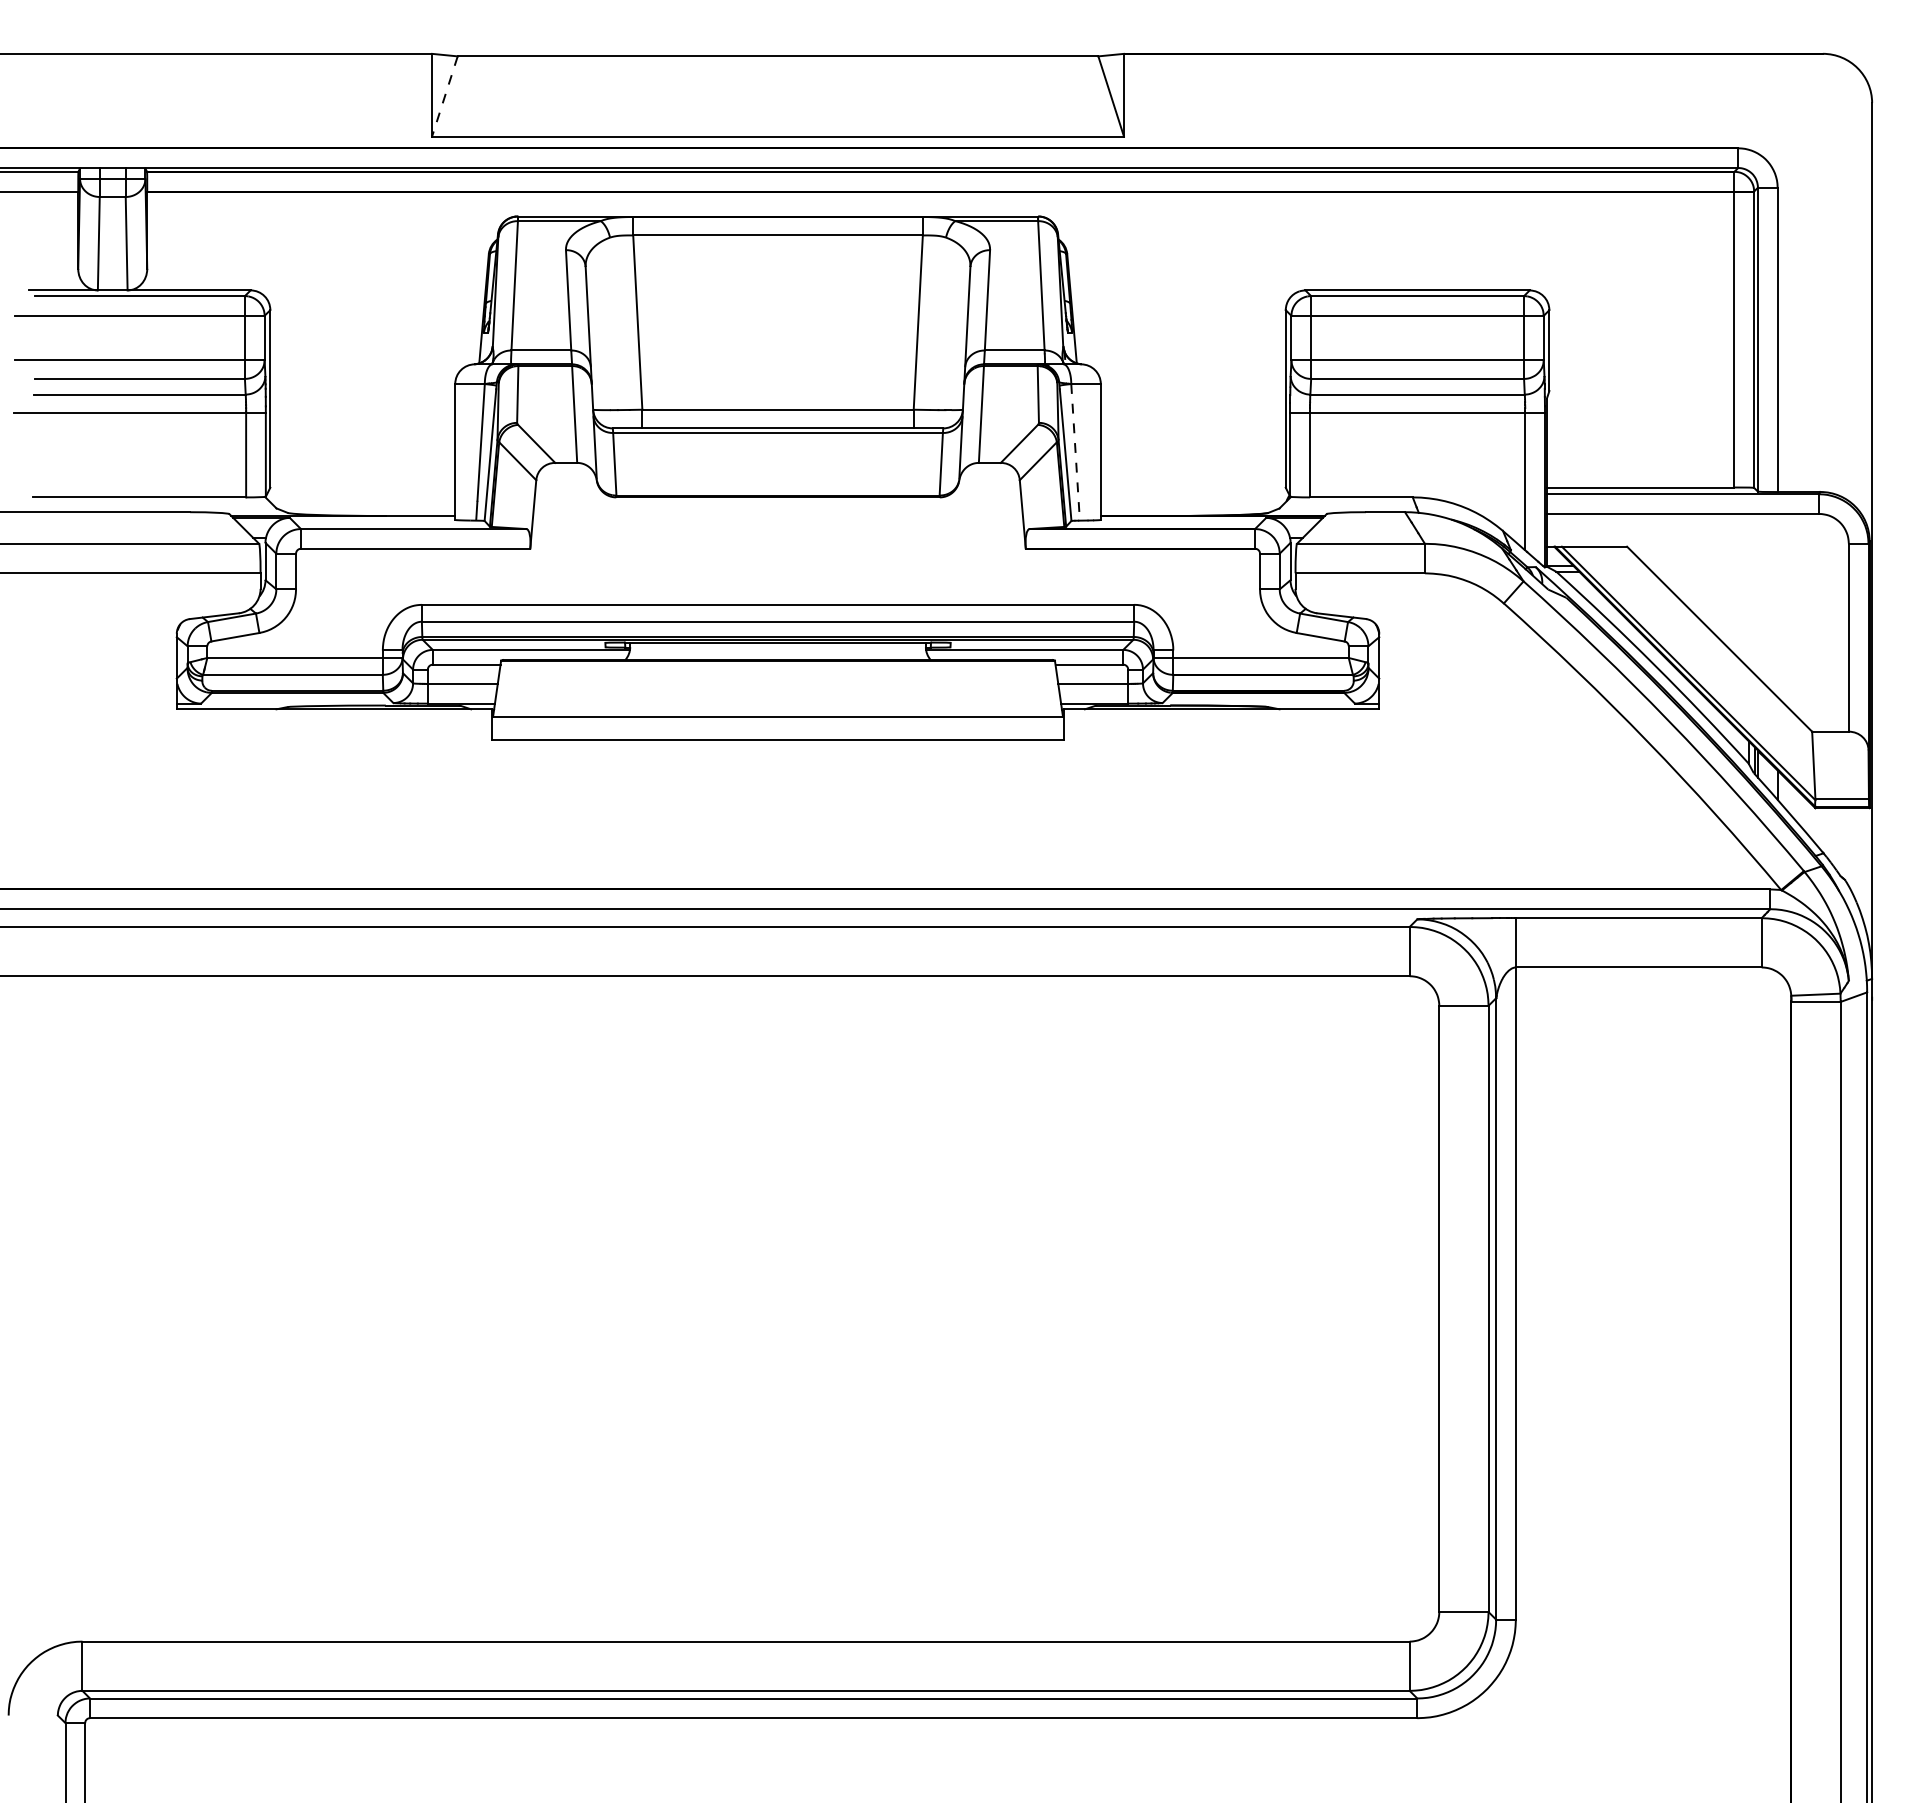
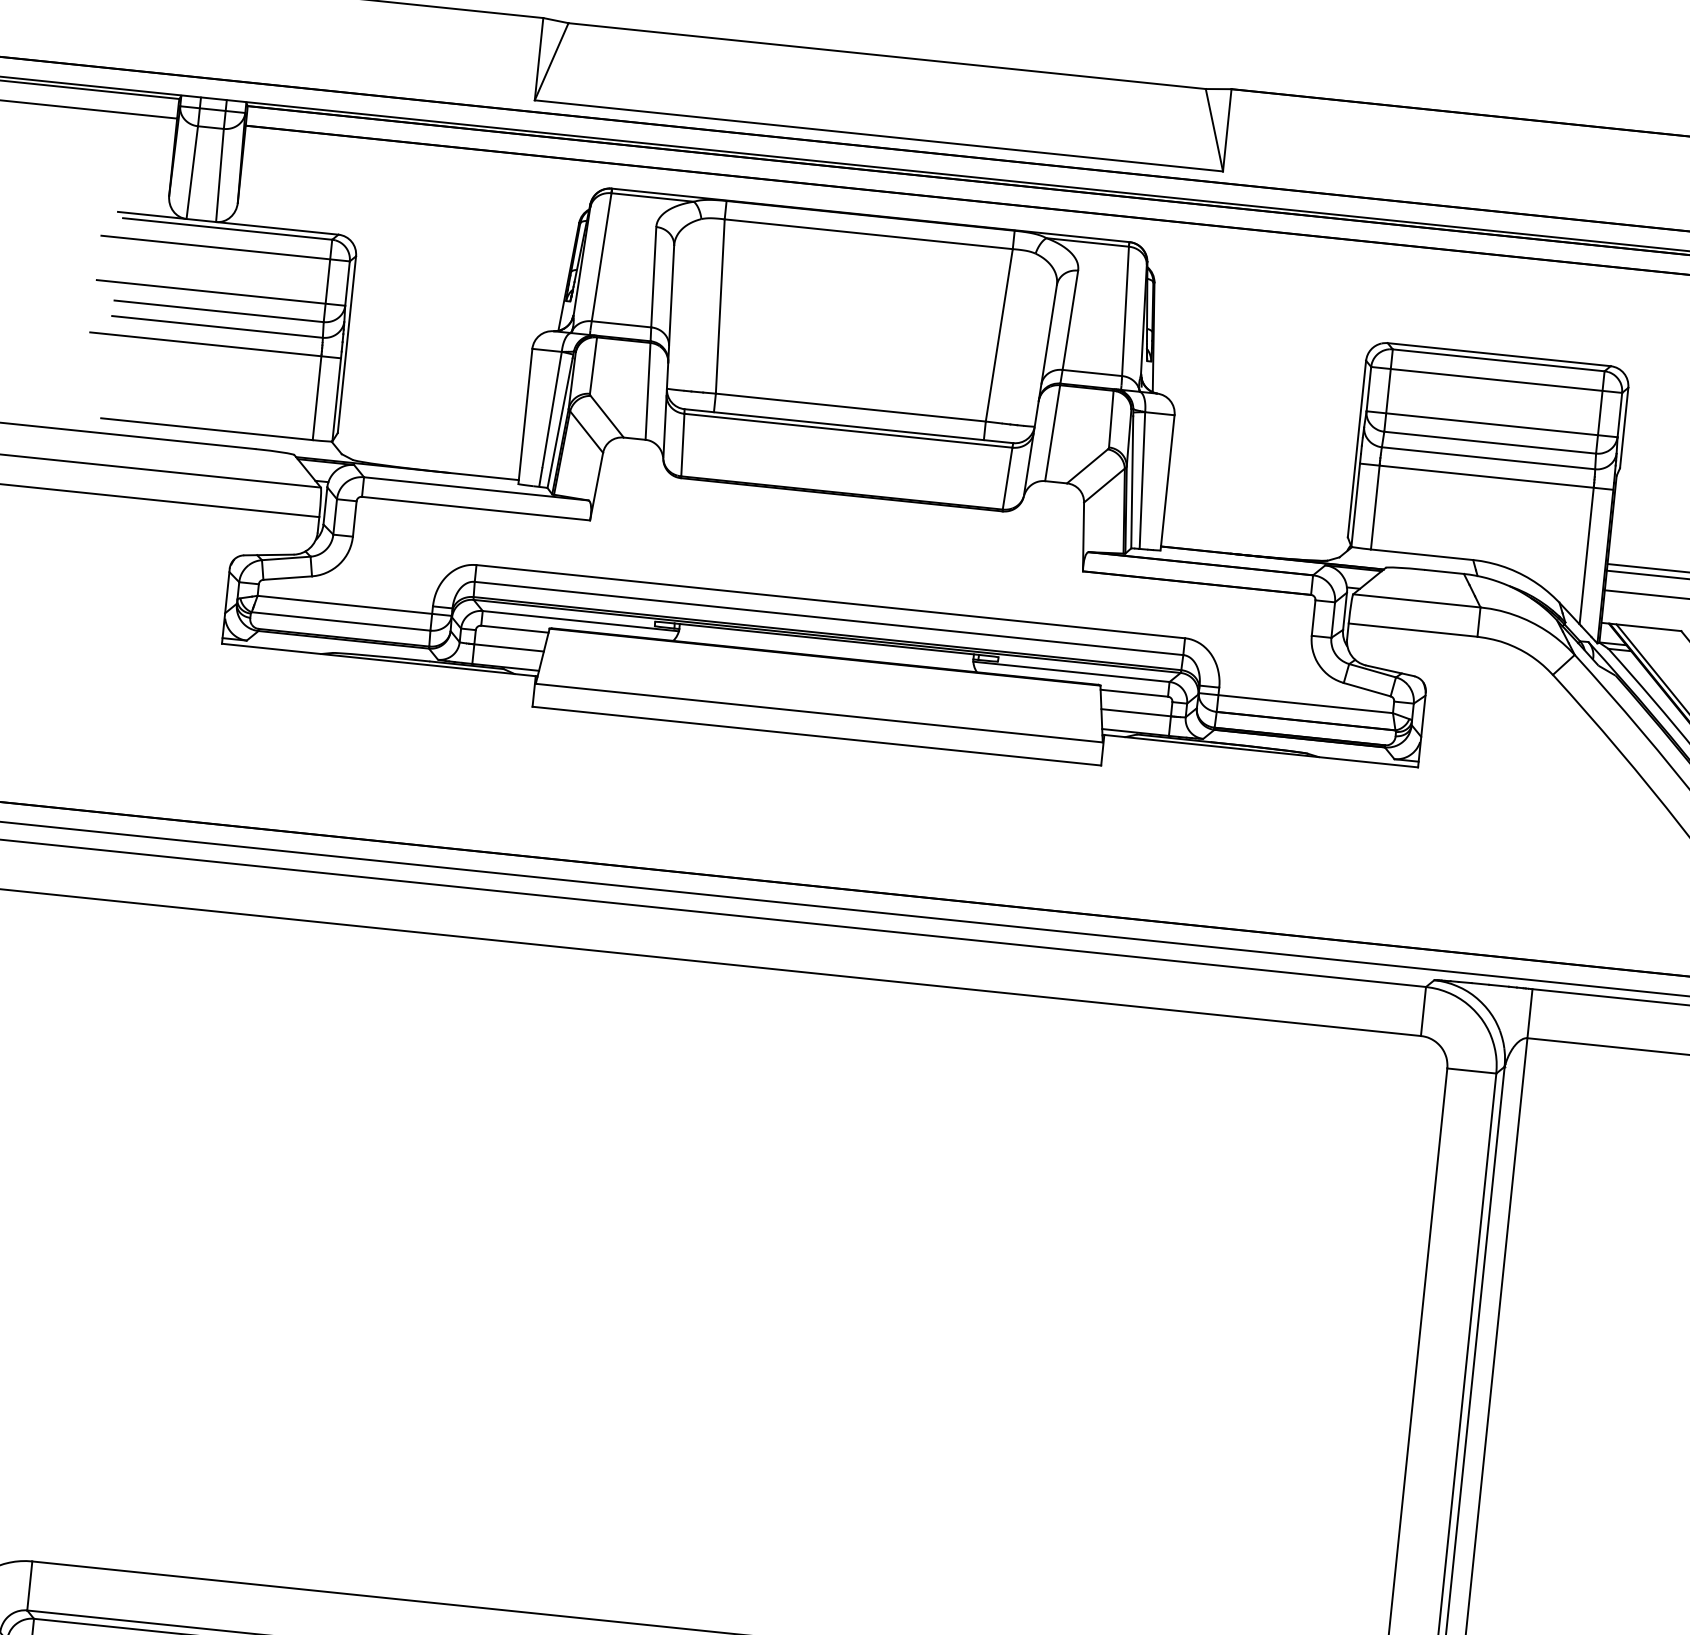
line: (444, 96) -> (551, 61), dashed -> solid
line: (1075, 452) -> (1142, 480), dashed -> solid

